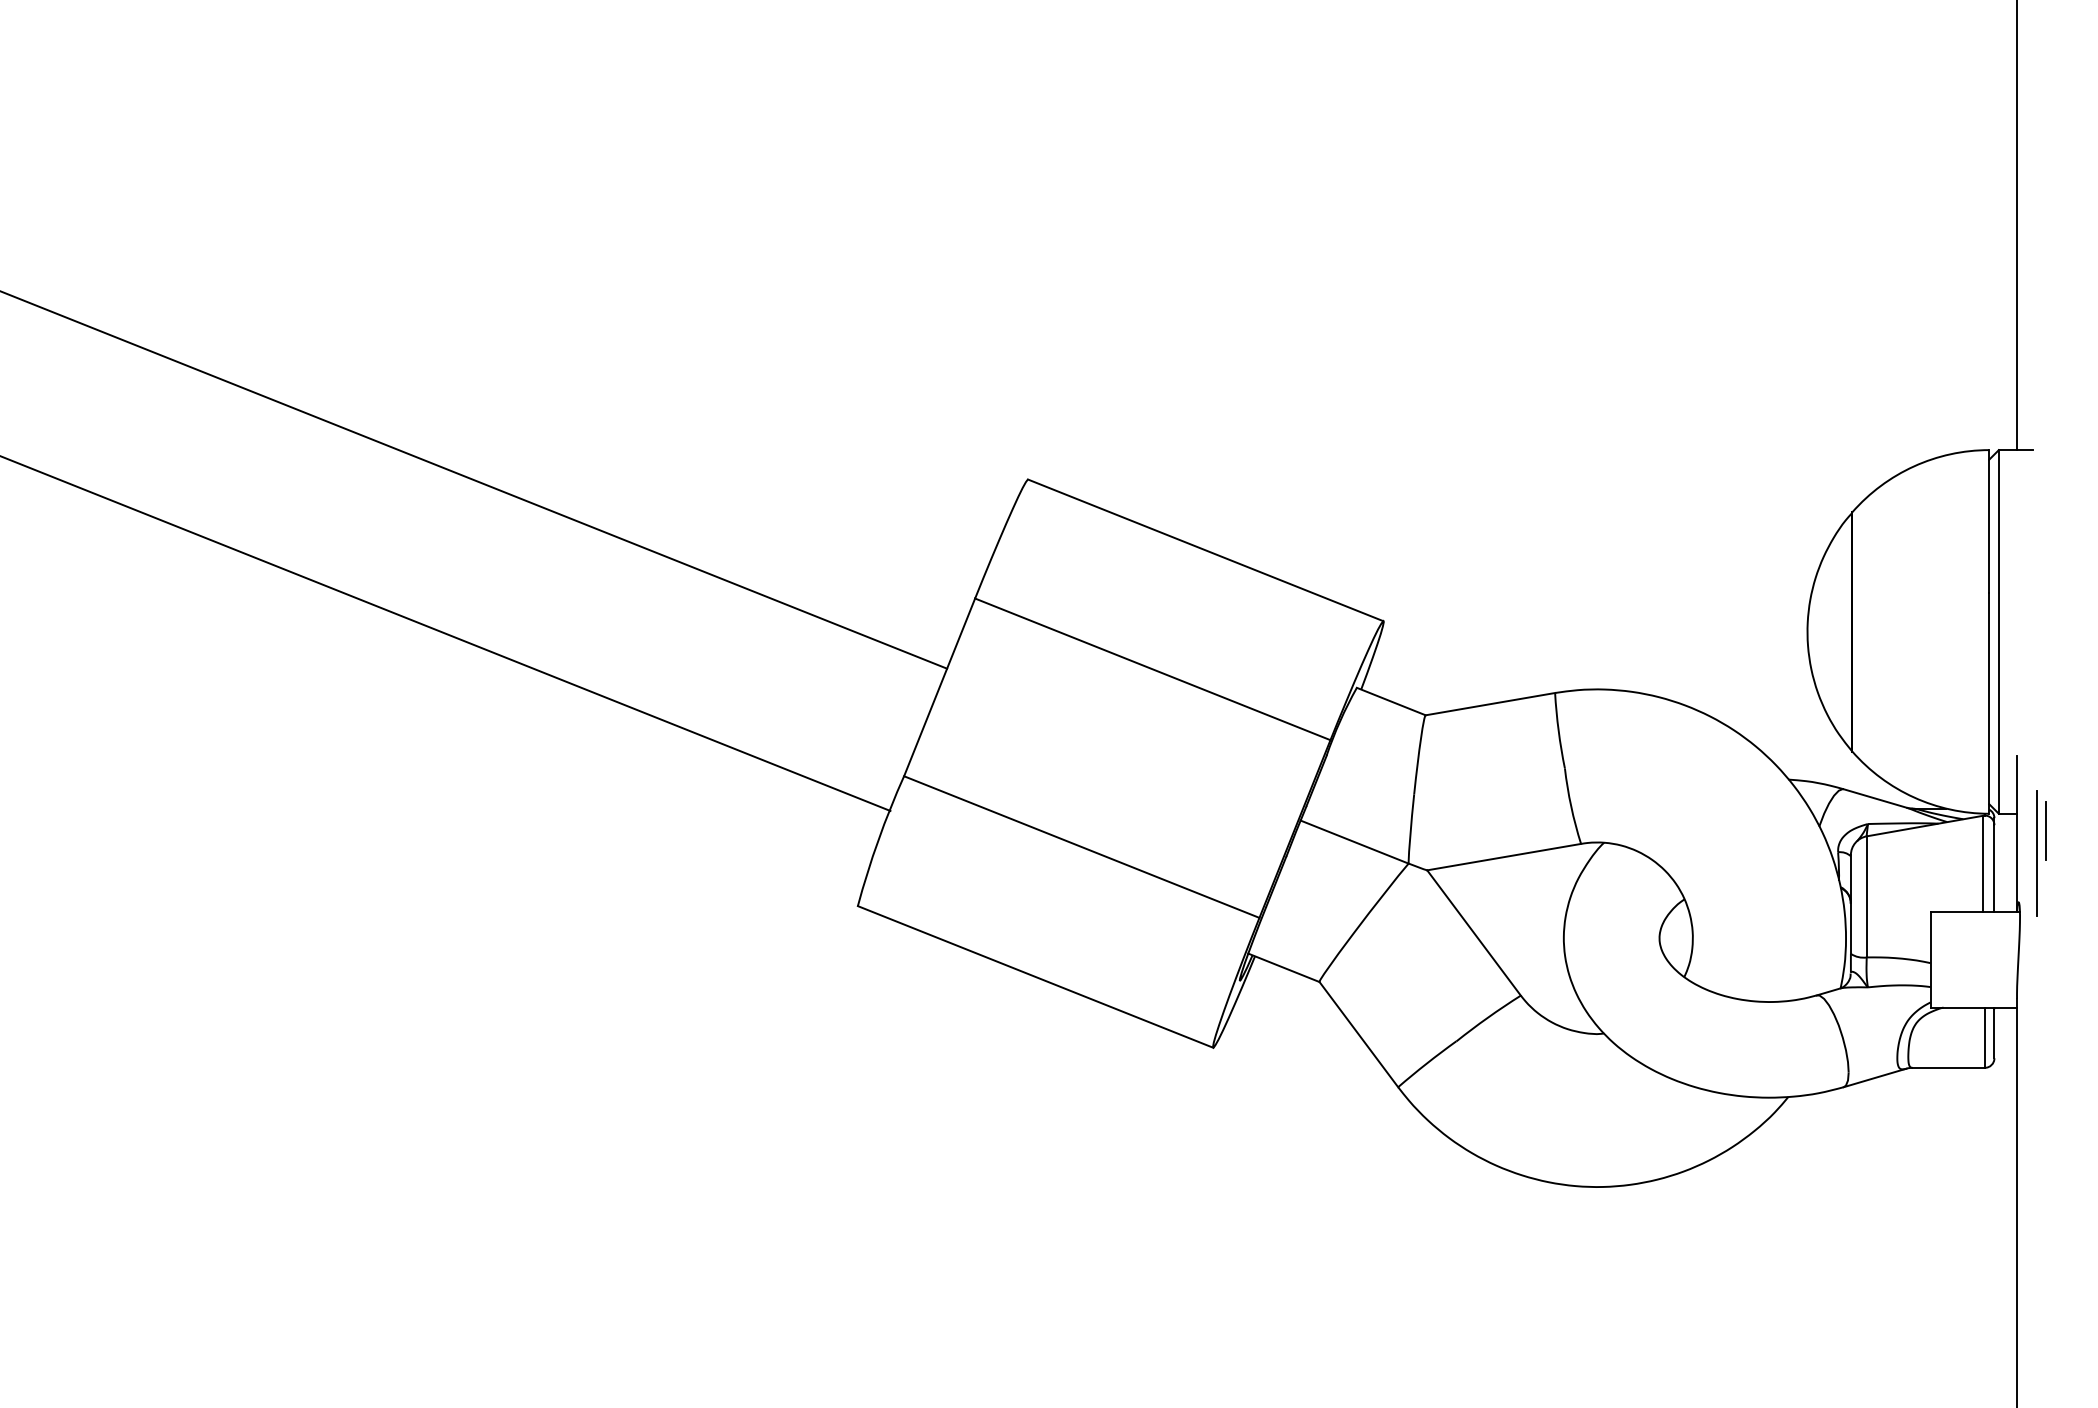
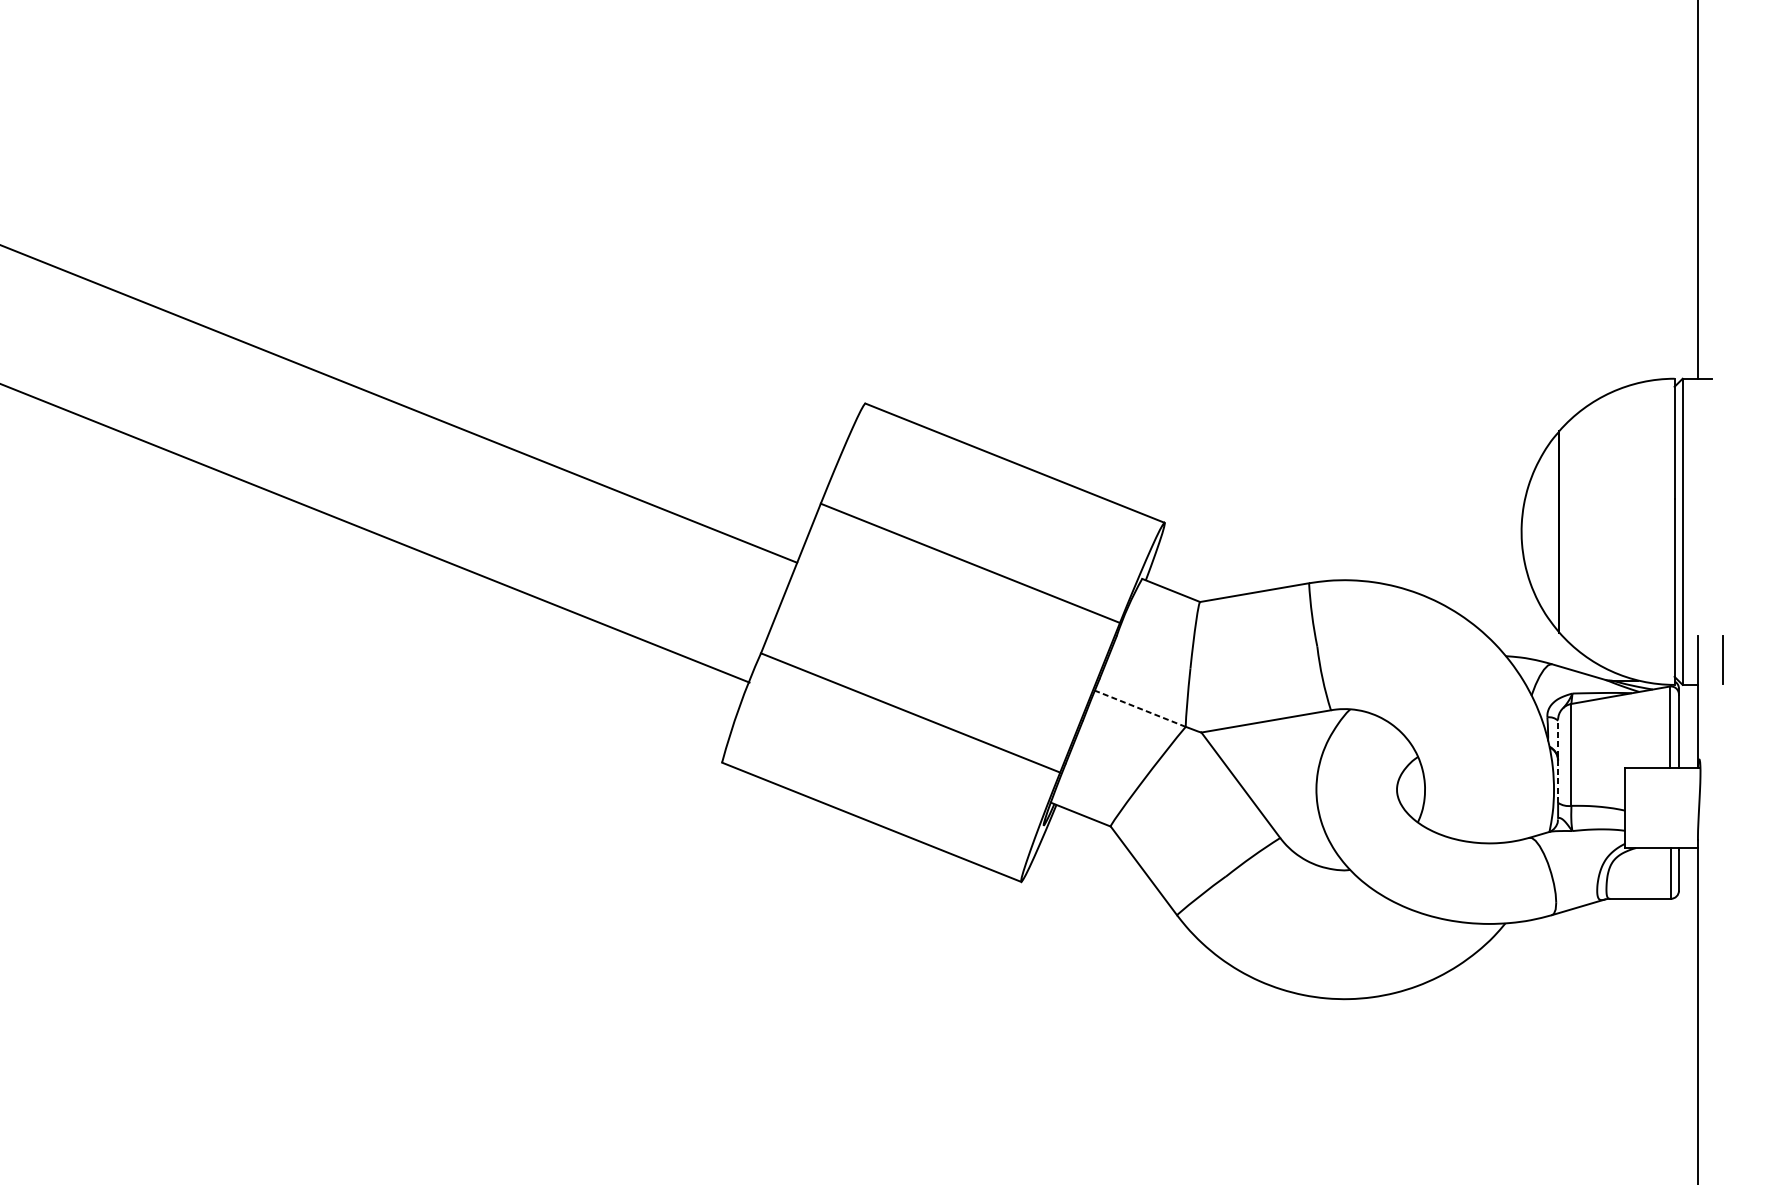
line: (2045, 830) -> (1721, 659), moved
line: (1354, 841) -> (1140, 708), solid -> dashed
line: (2036, 853) -> (1714, 718), removed
line: (1850, 904) -> (1557, 761), solid -> dashed

